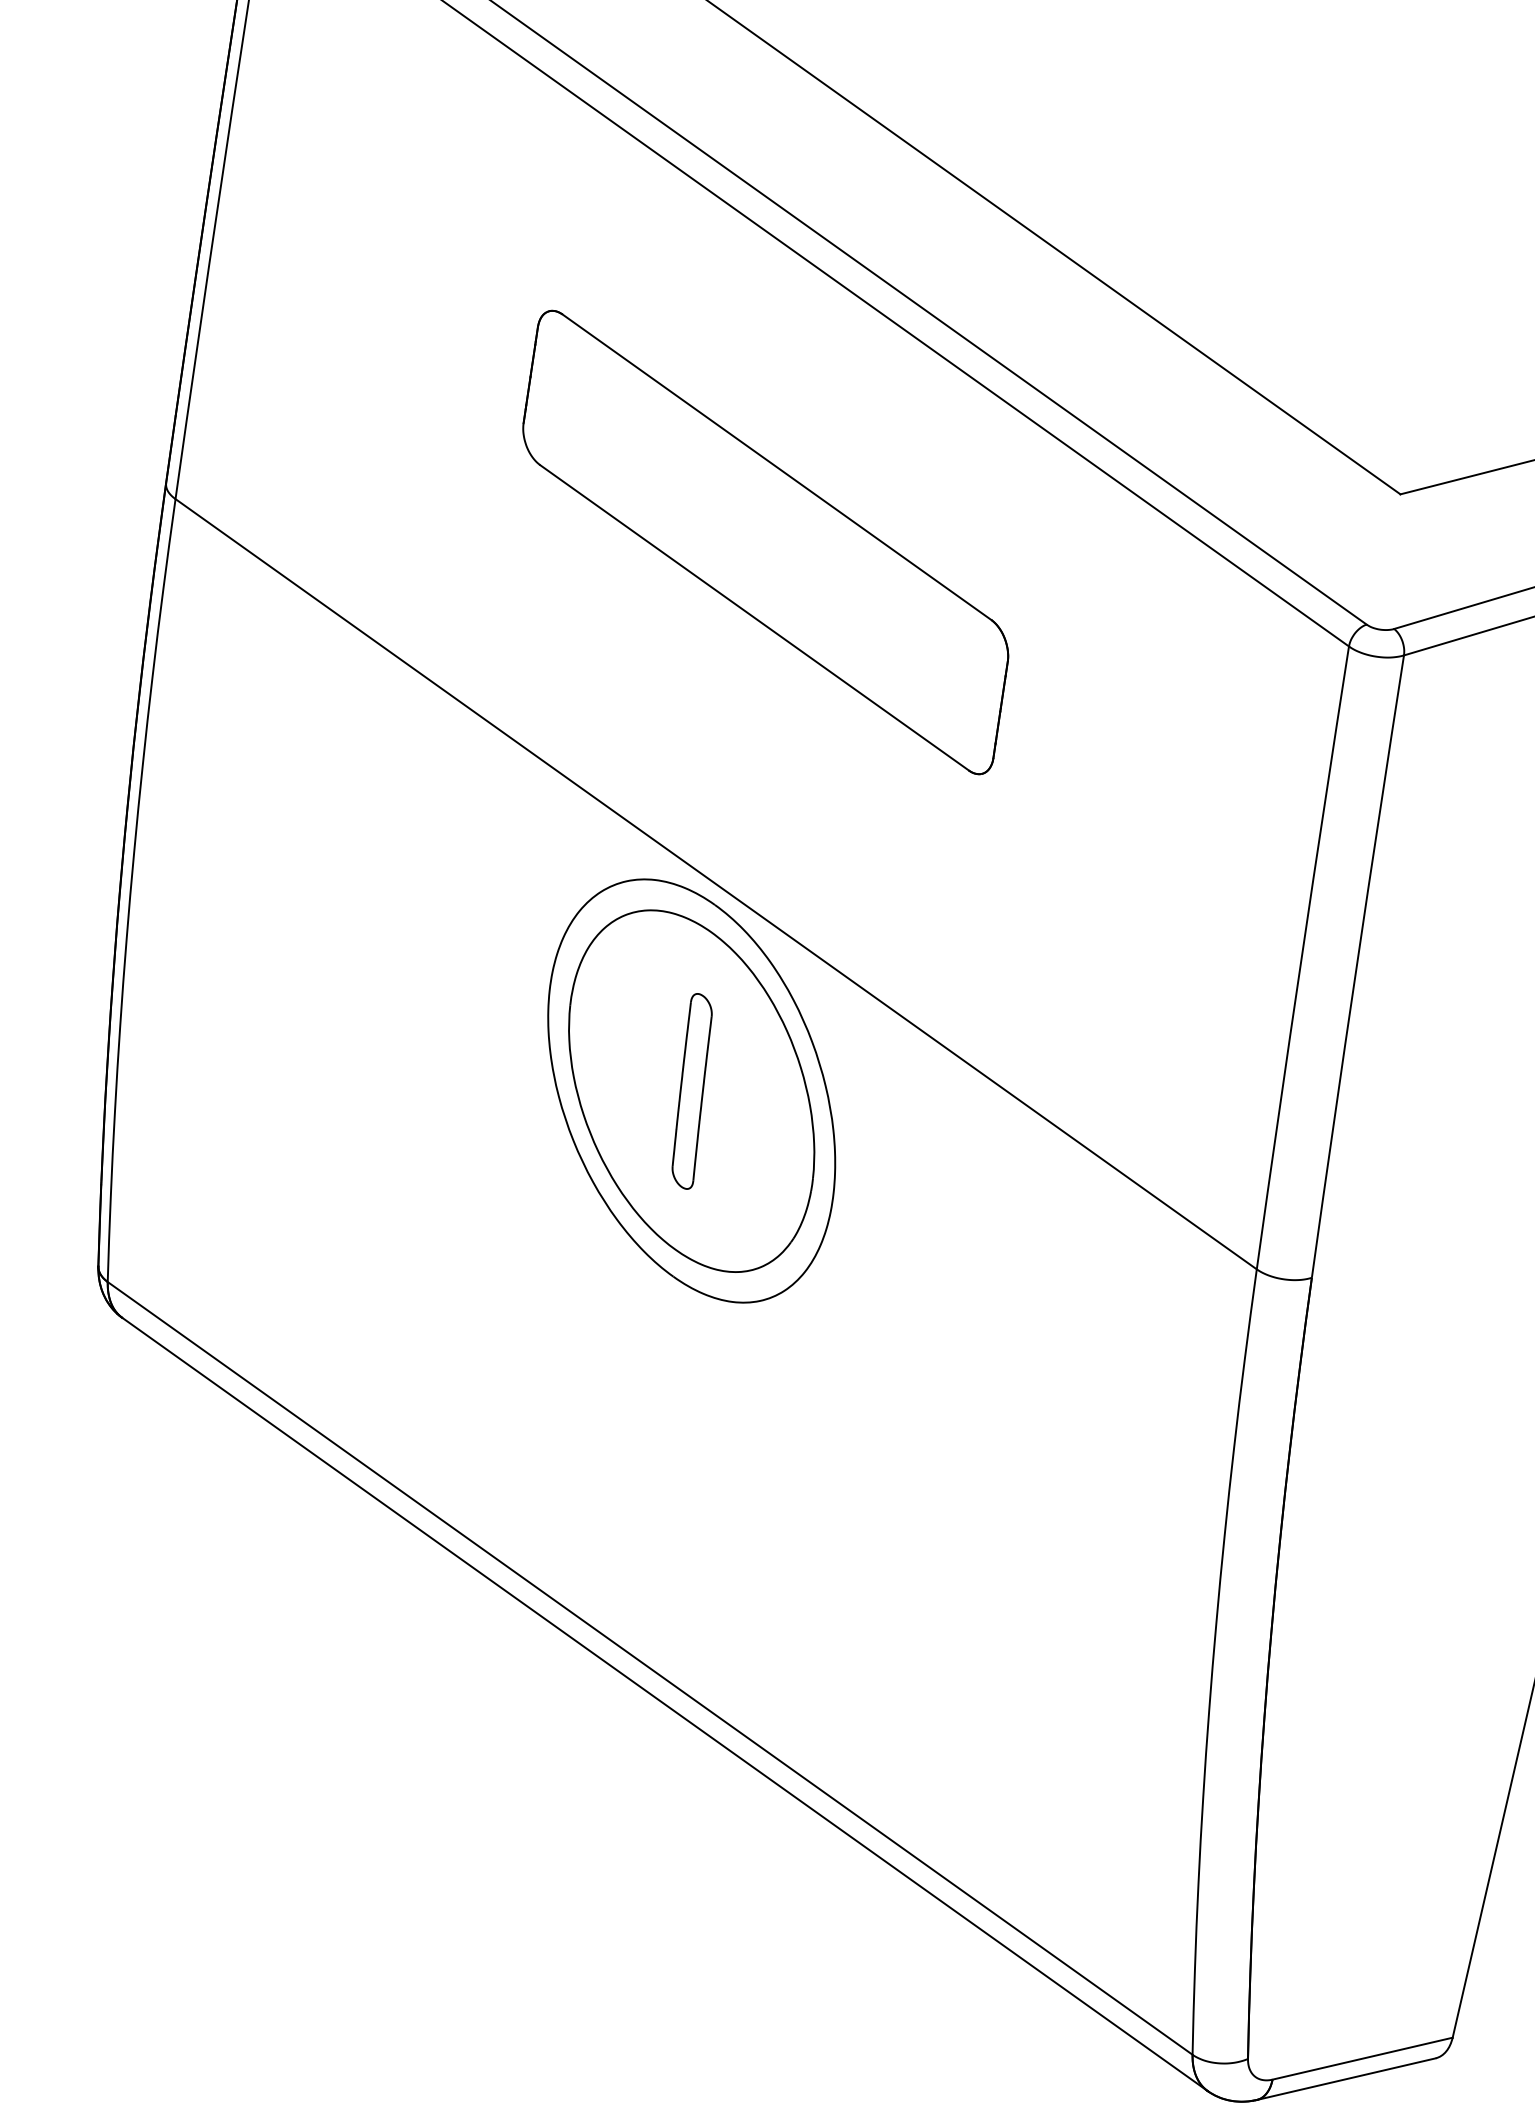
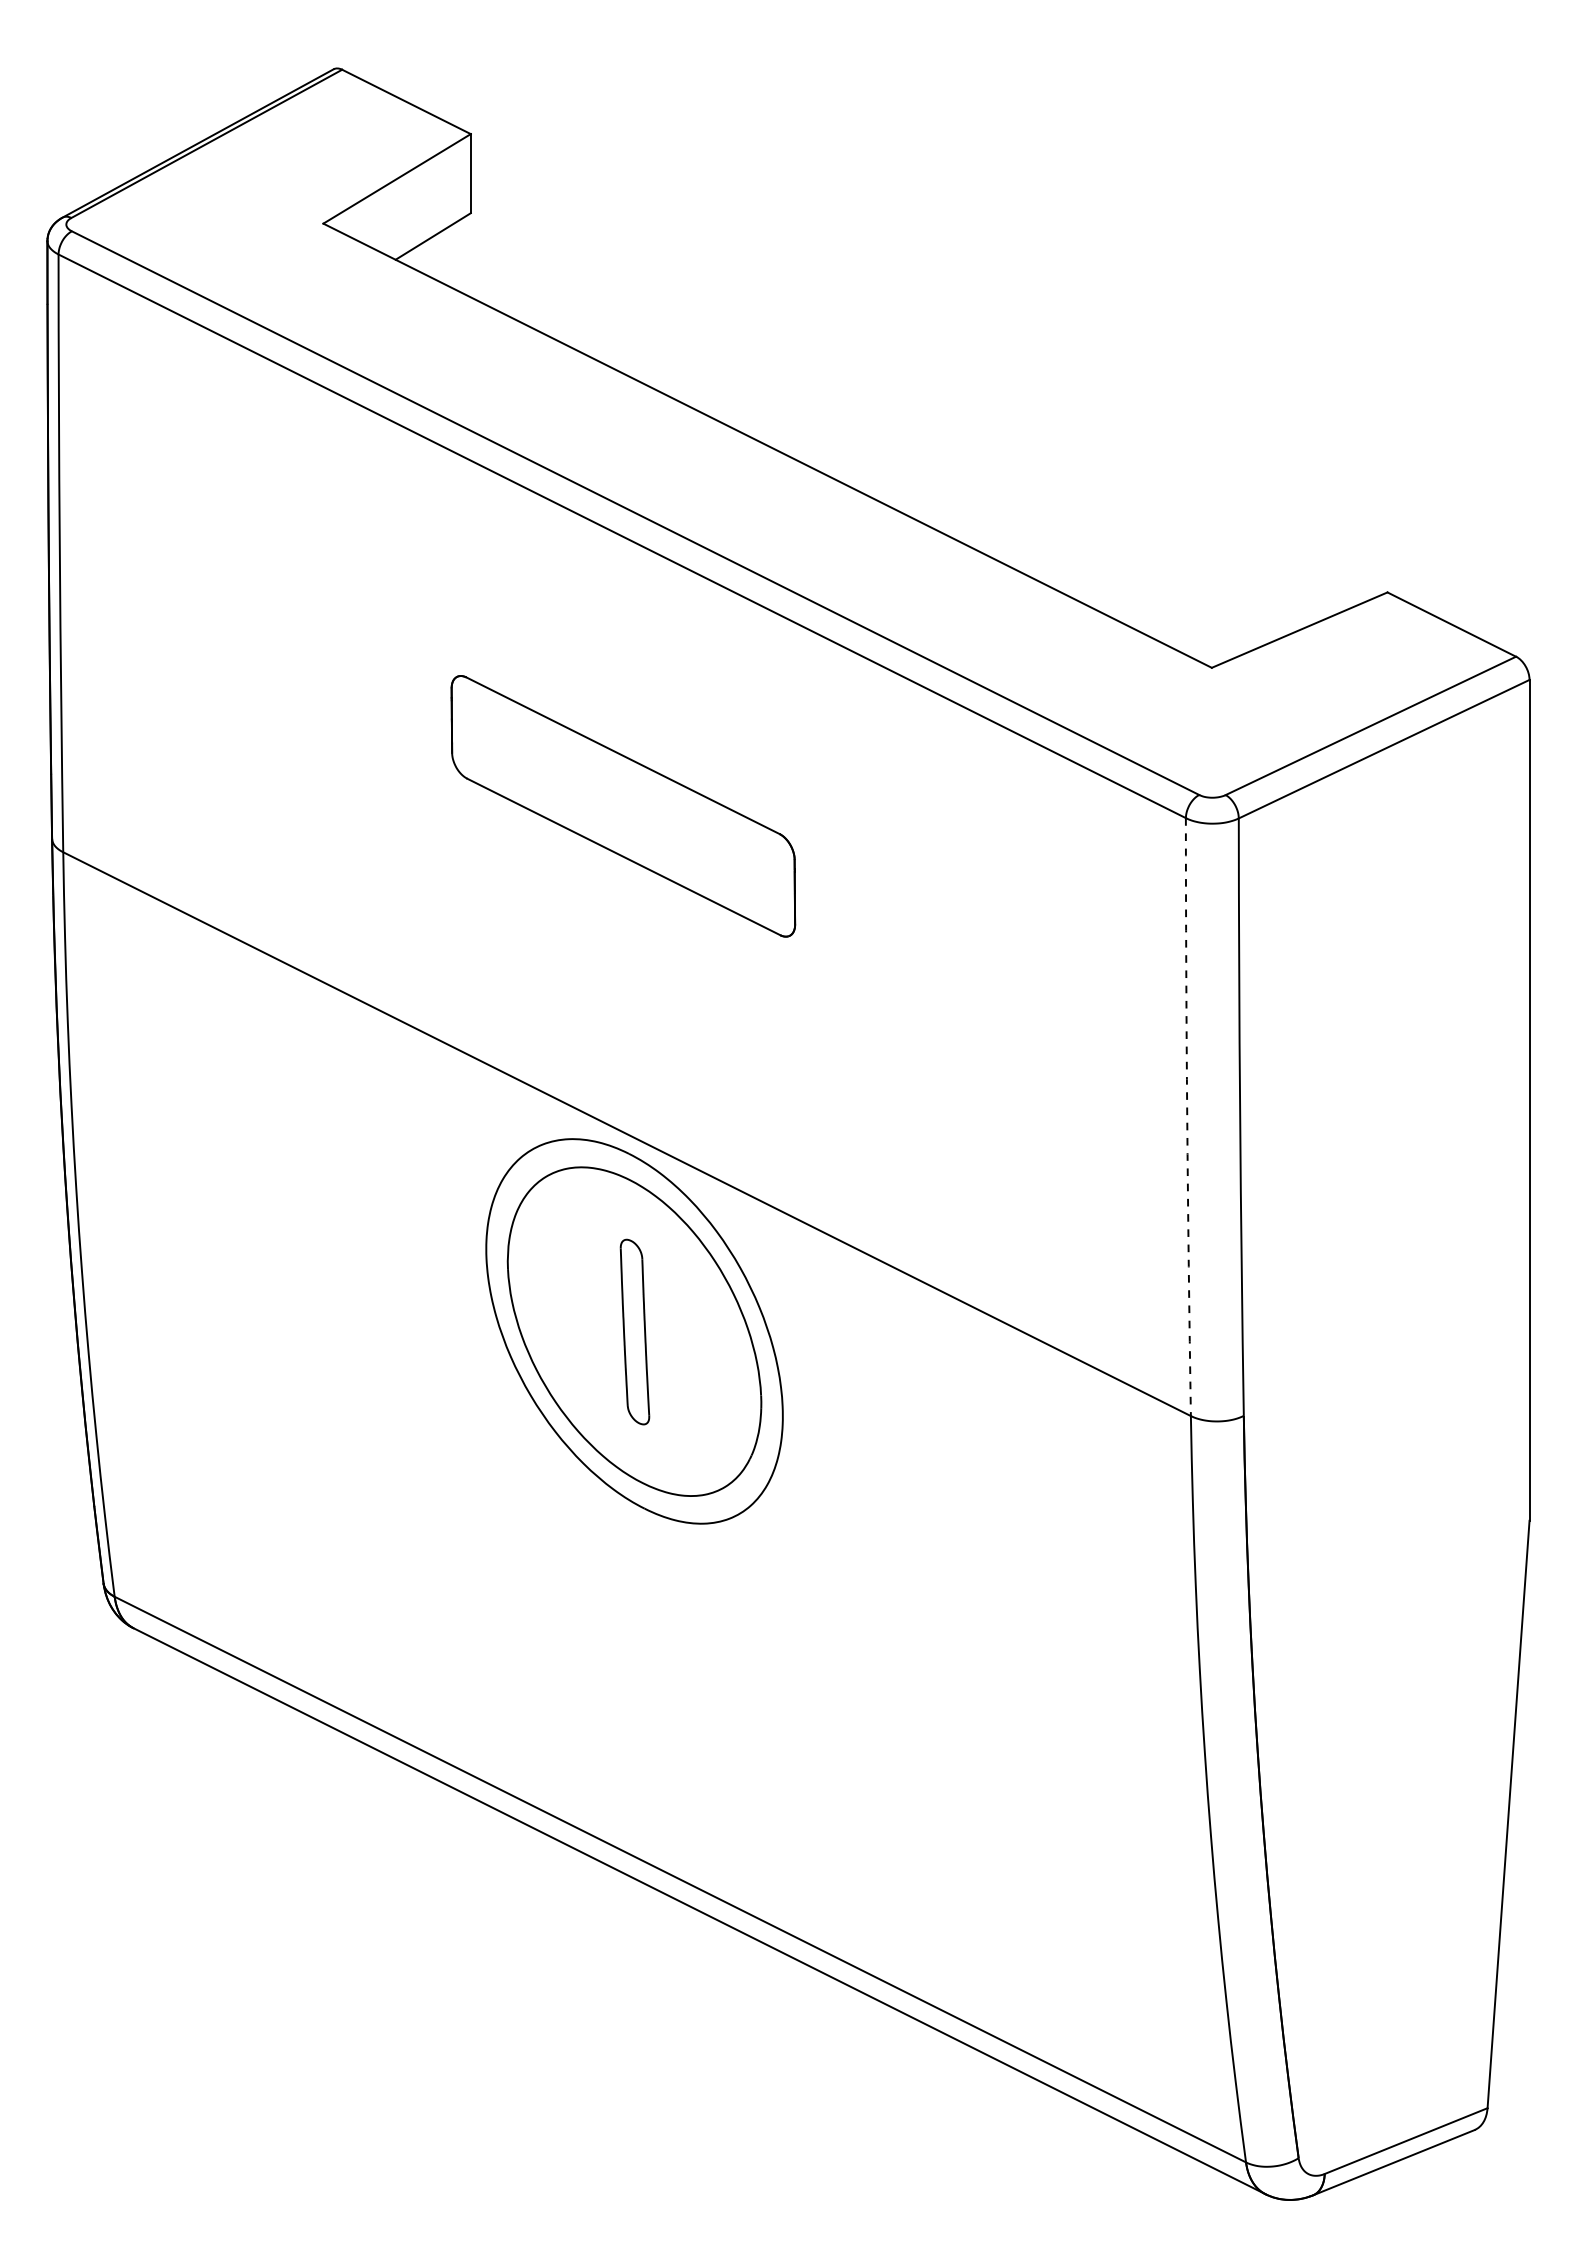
part: (765, 542) -> (623, 806), size x0.7
arc: (1301, 958) -> (1187, 1117), solid -> dashed

